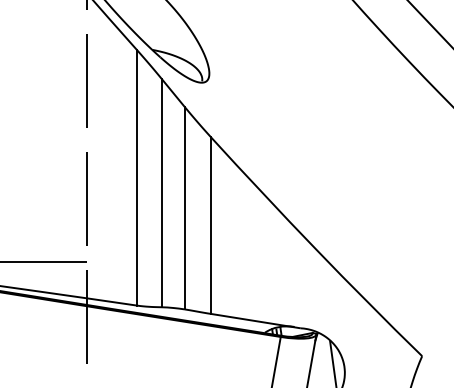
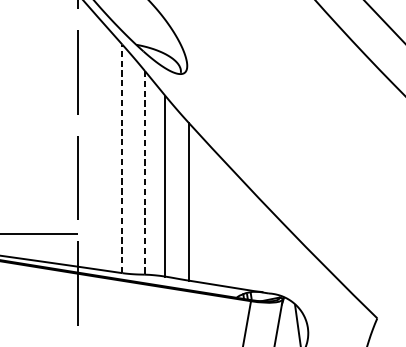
line: (136, 177) -> (122, 158), solid -> dashed
line: (161, 193) -> (144, 173), solid -> dashed

